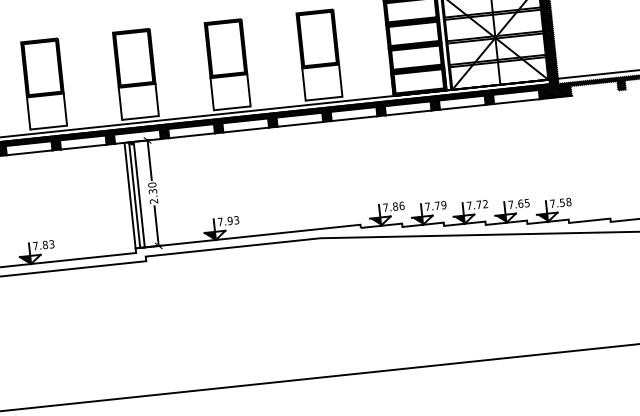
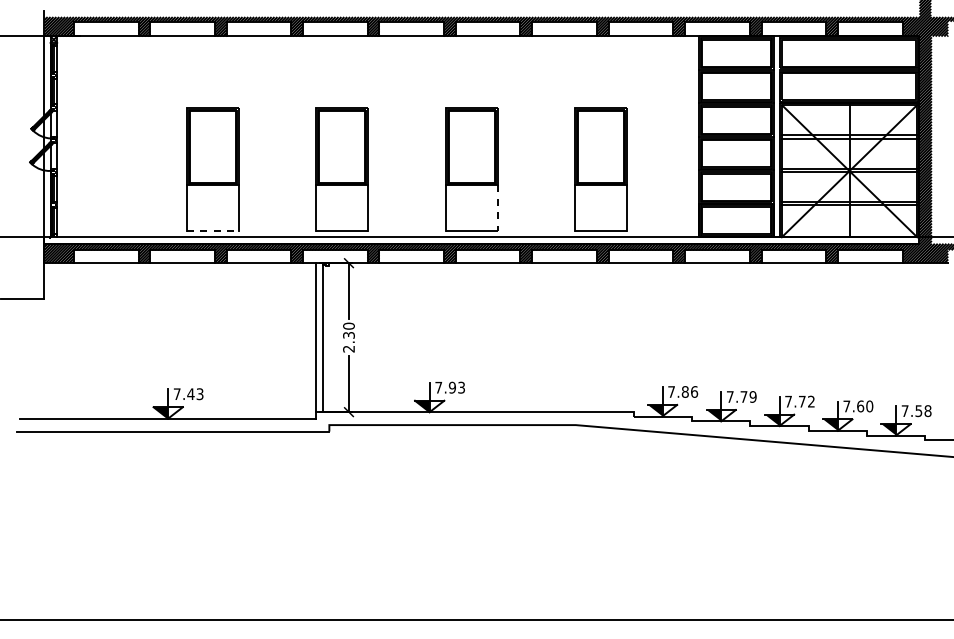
line: (248, 90) -> (497, 208), solid -> dashed
line: (48, 127) -> (212, 230), solid -> dashed
line: (139, 195) -> (329, 339), removed
text: (527, 203) -> (869, 406), 7.65 -> 7.60
text: (45, 245) -> (190, 394), 7.83 -> 7.43

